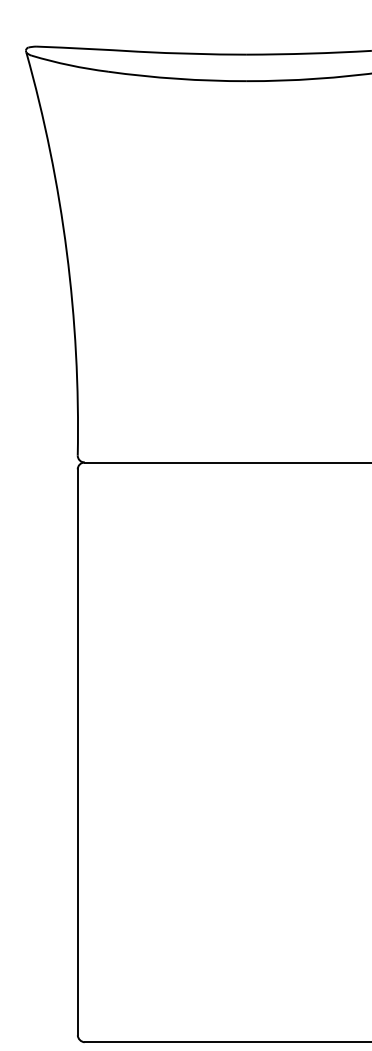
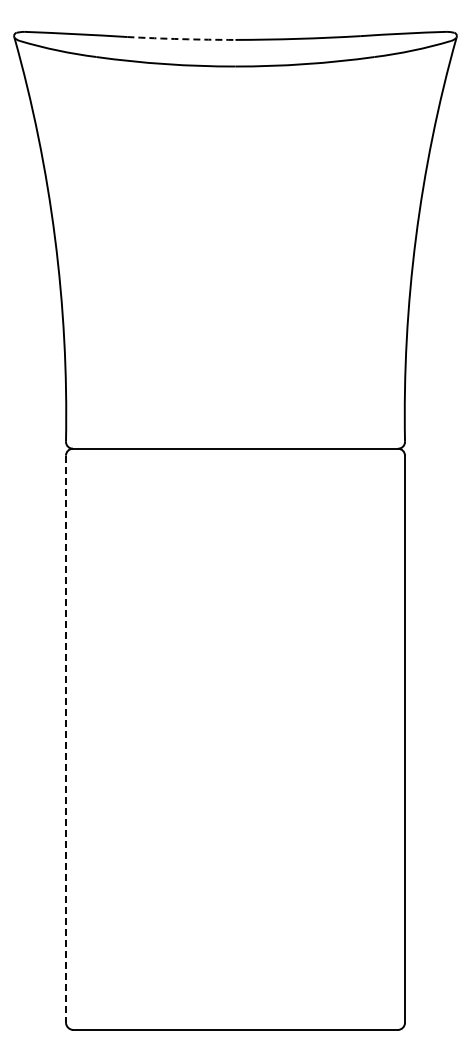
arc: (192, 54) -> (181, 39), solid -> dashed
line: (77, 752) -> (65, 739), solid -> dashed

